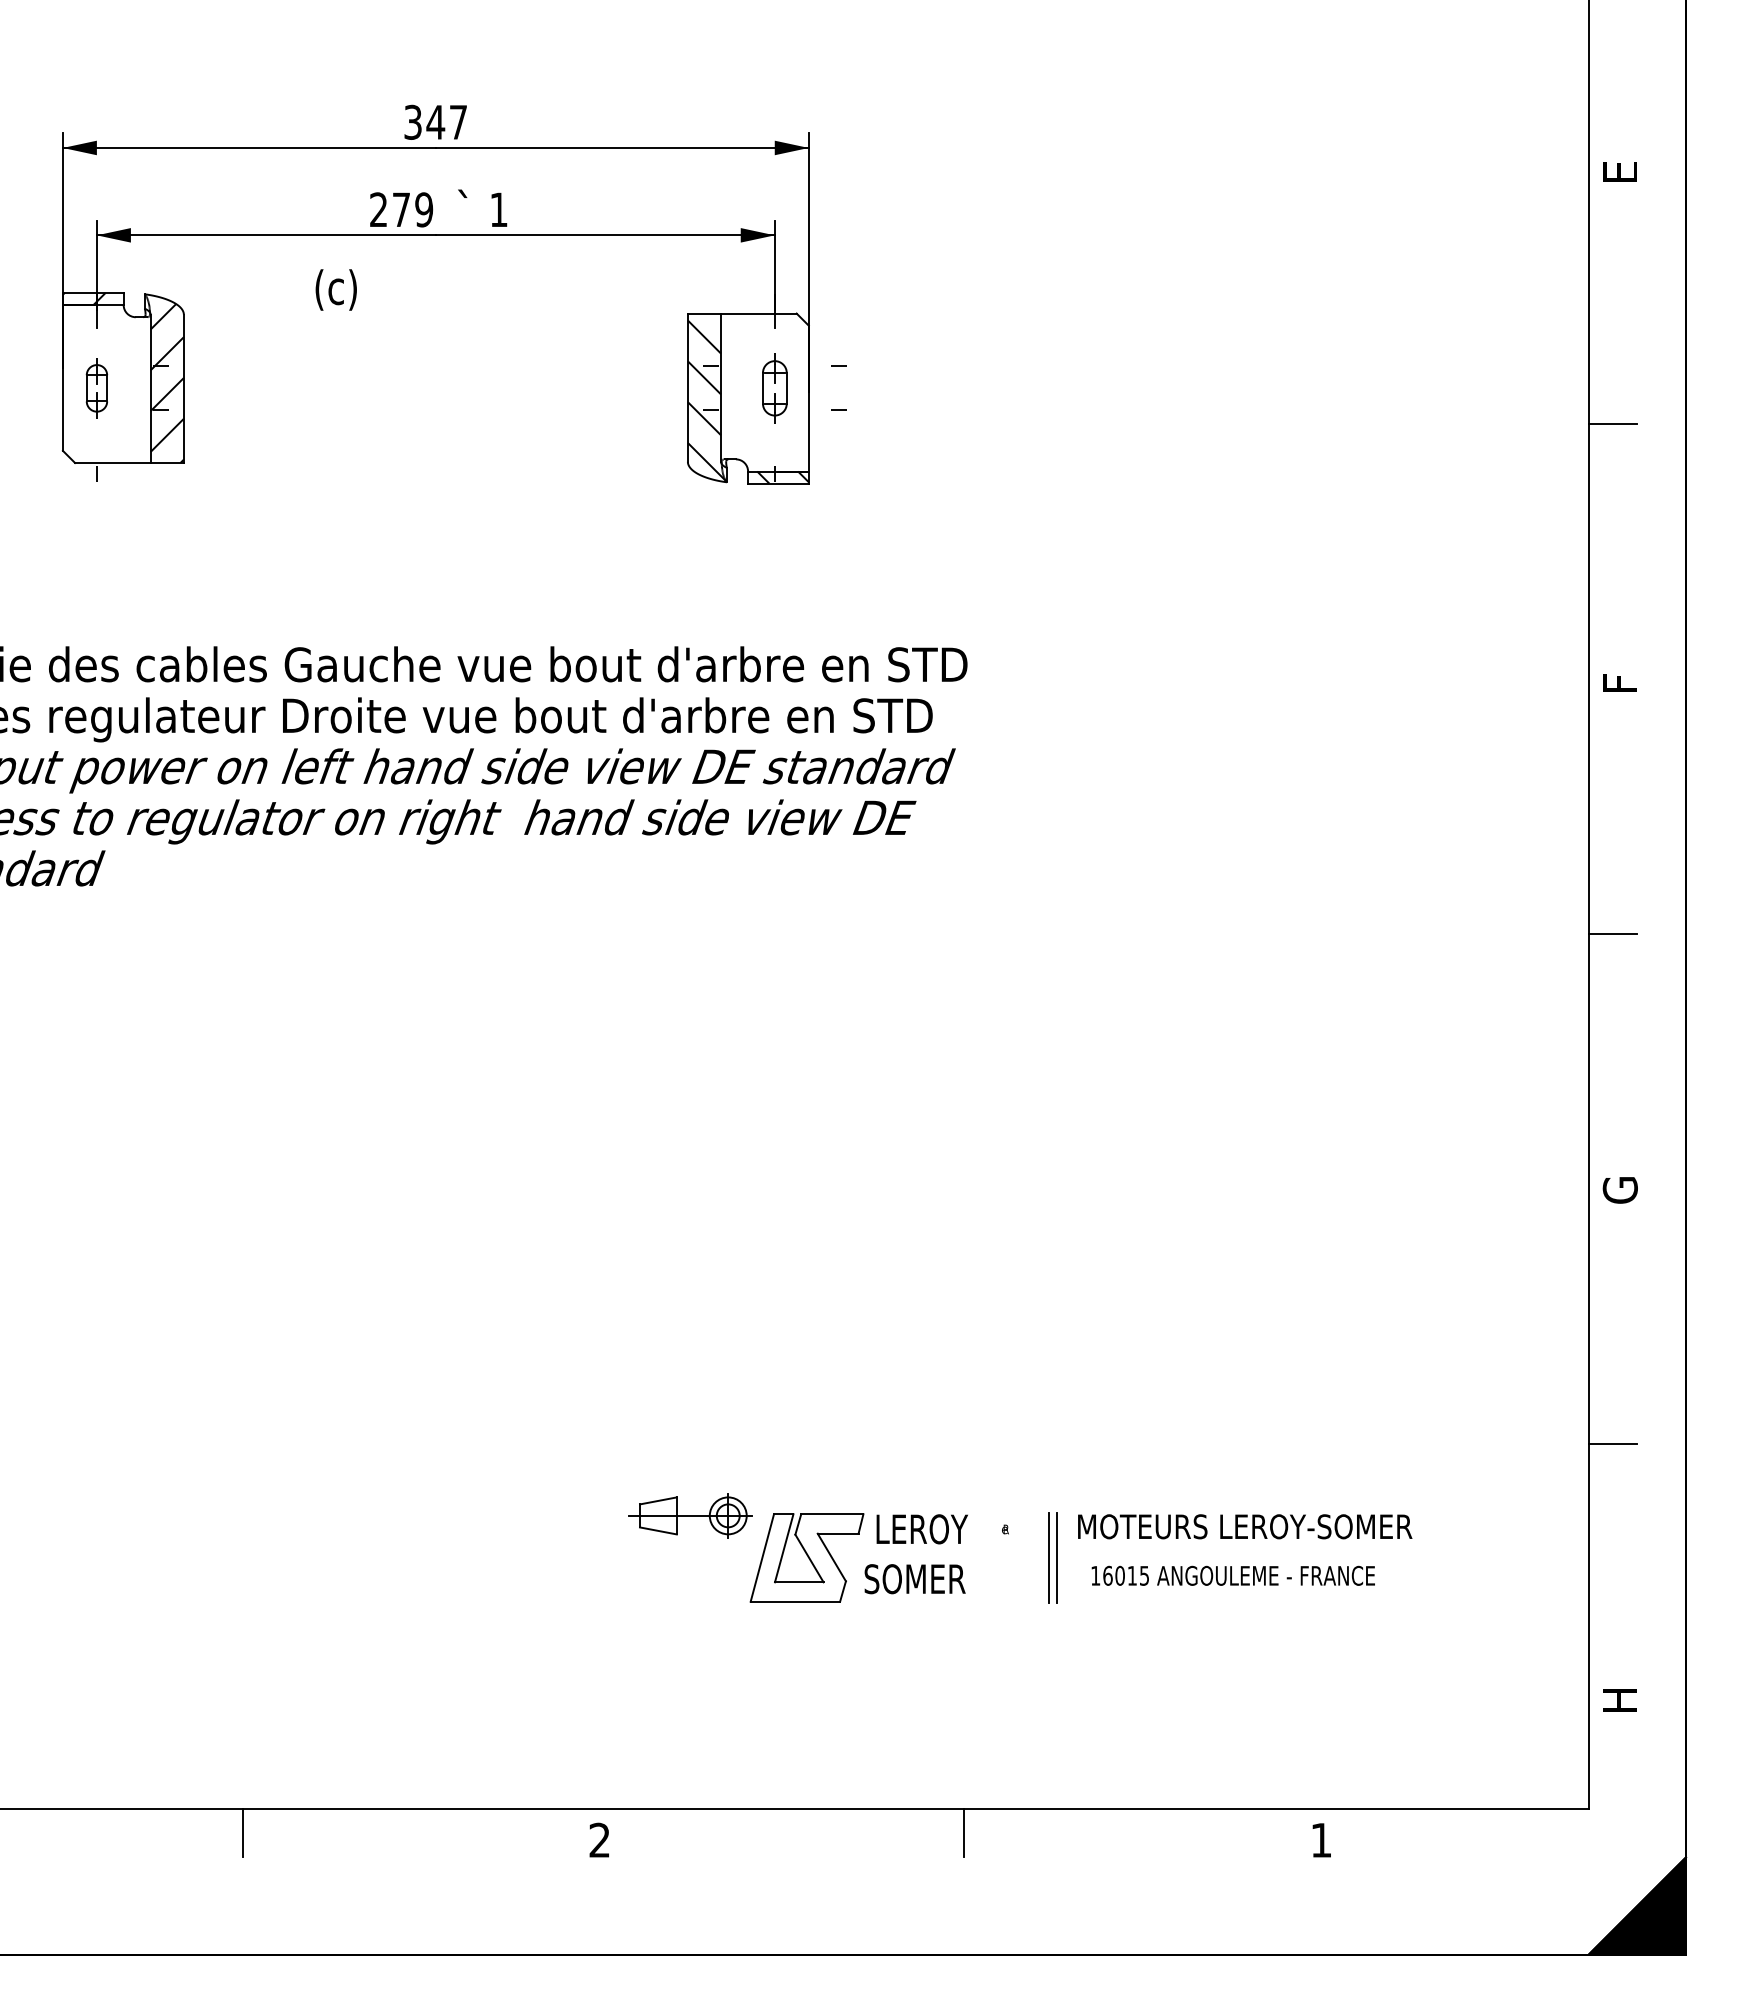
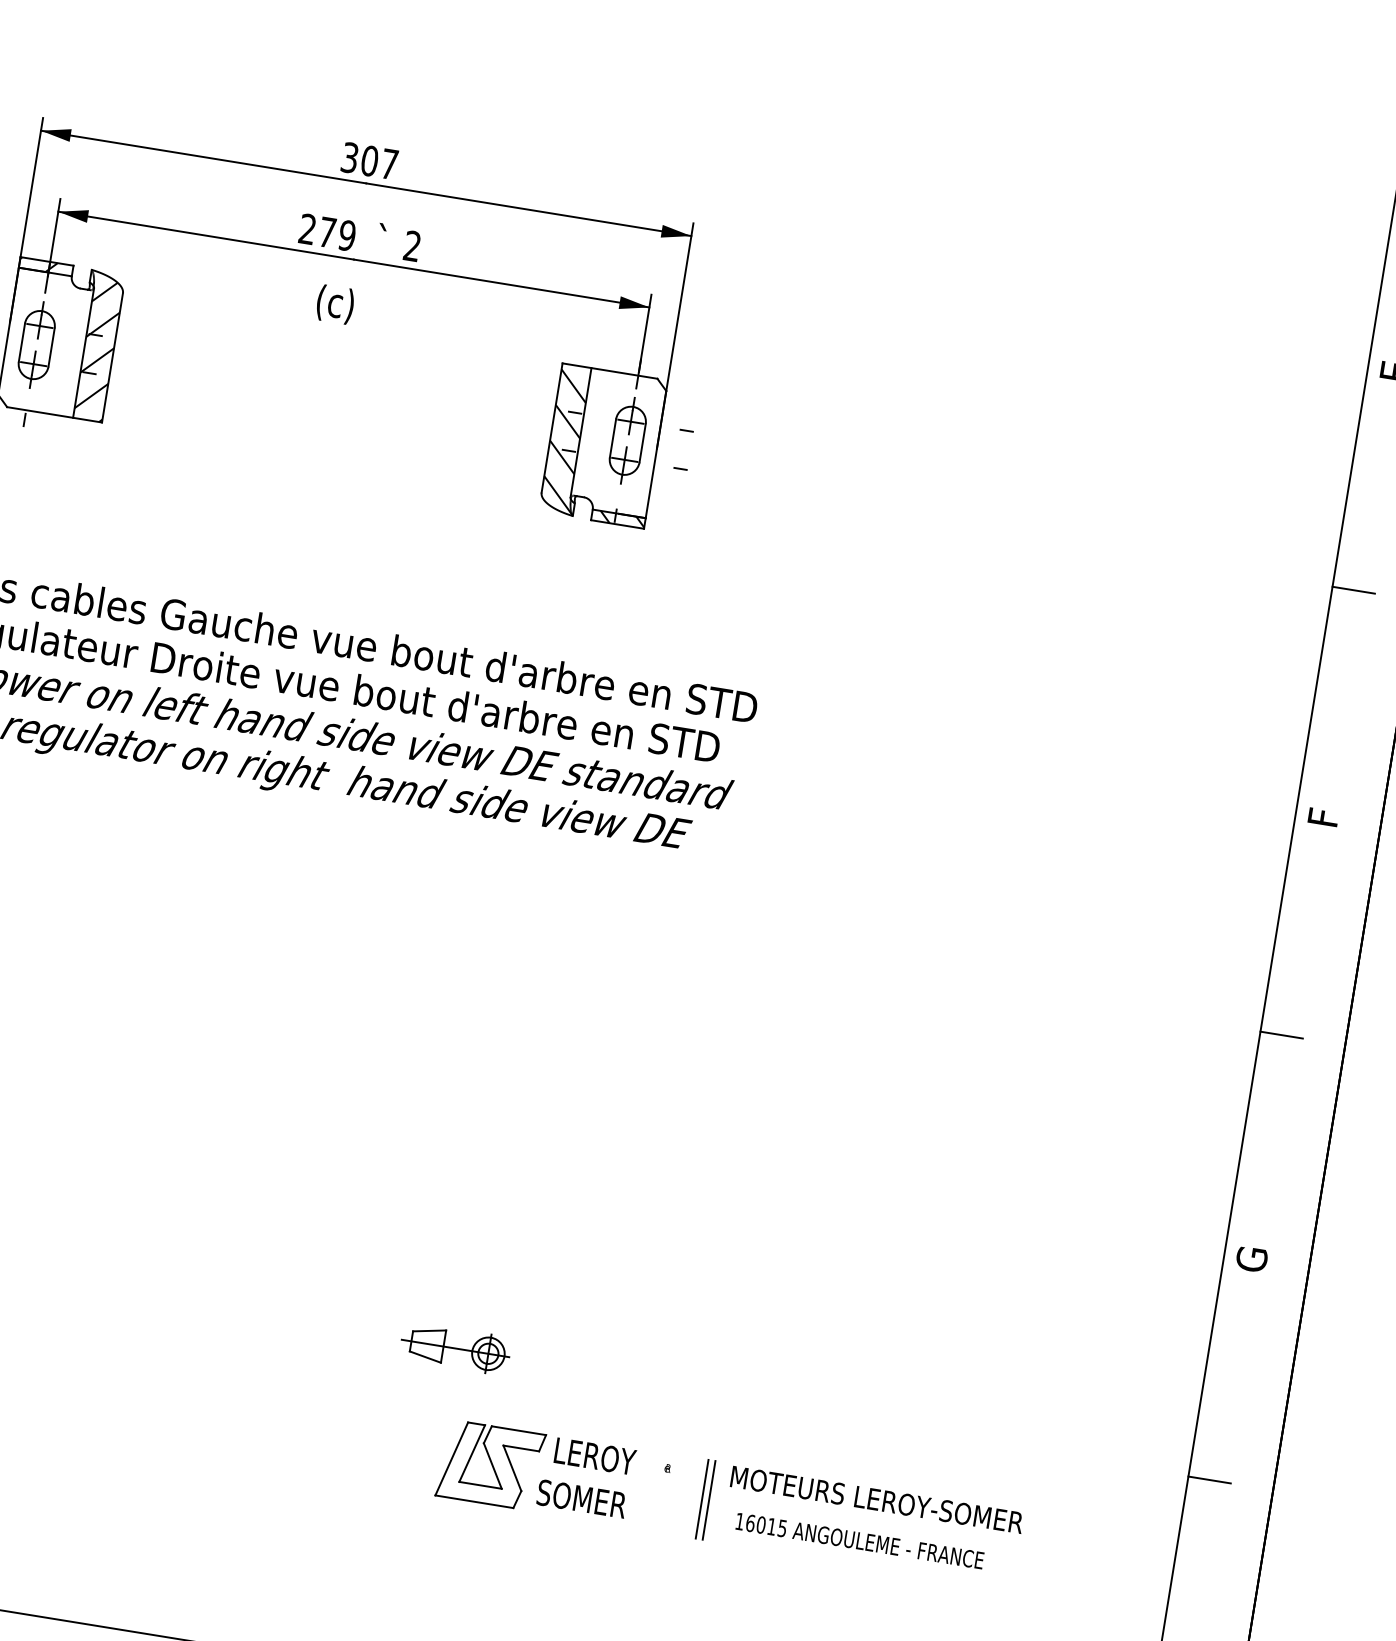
text: (435, 121) -> (369, 160), 347 -> 307
text: (498, 209) -> (412, 245), 1 -> 2
text: (335, 289) -> (334, 304), moved
part: (96, 388) -> (36, 345), size x1.67
part: (774, 388) -> (627, 440), size x1.43
part: (690, 1515) -> (455, 1348), moved

